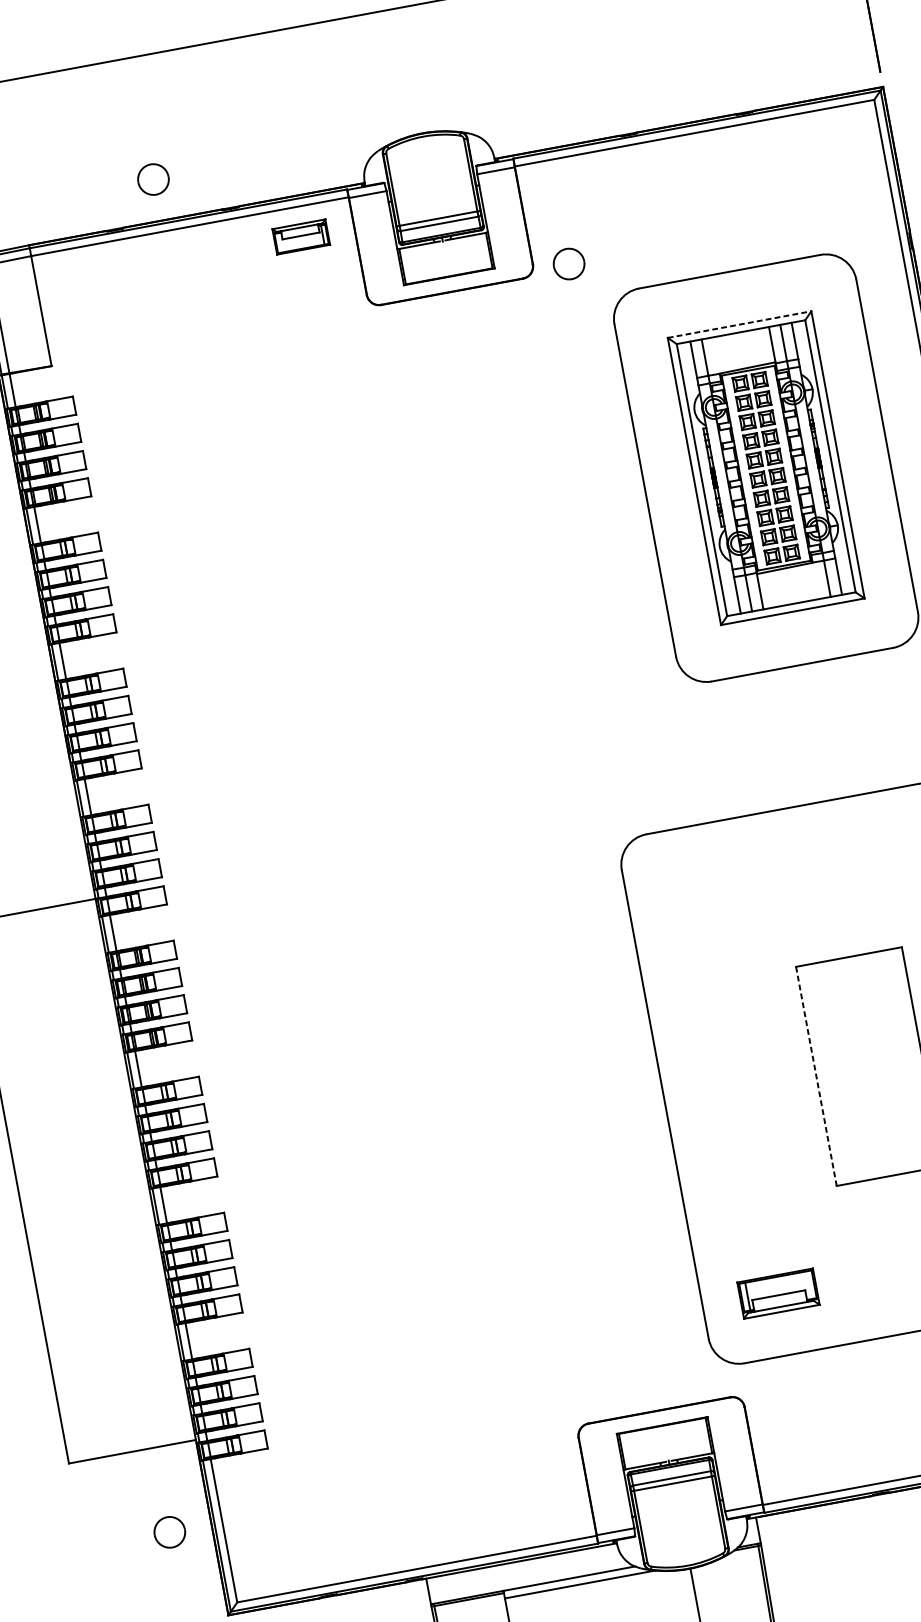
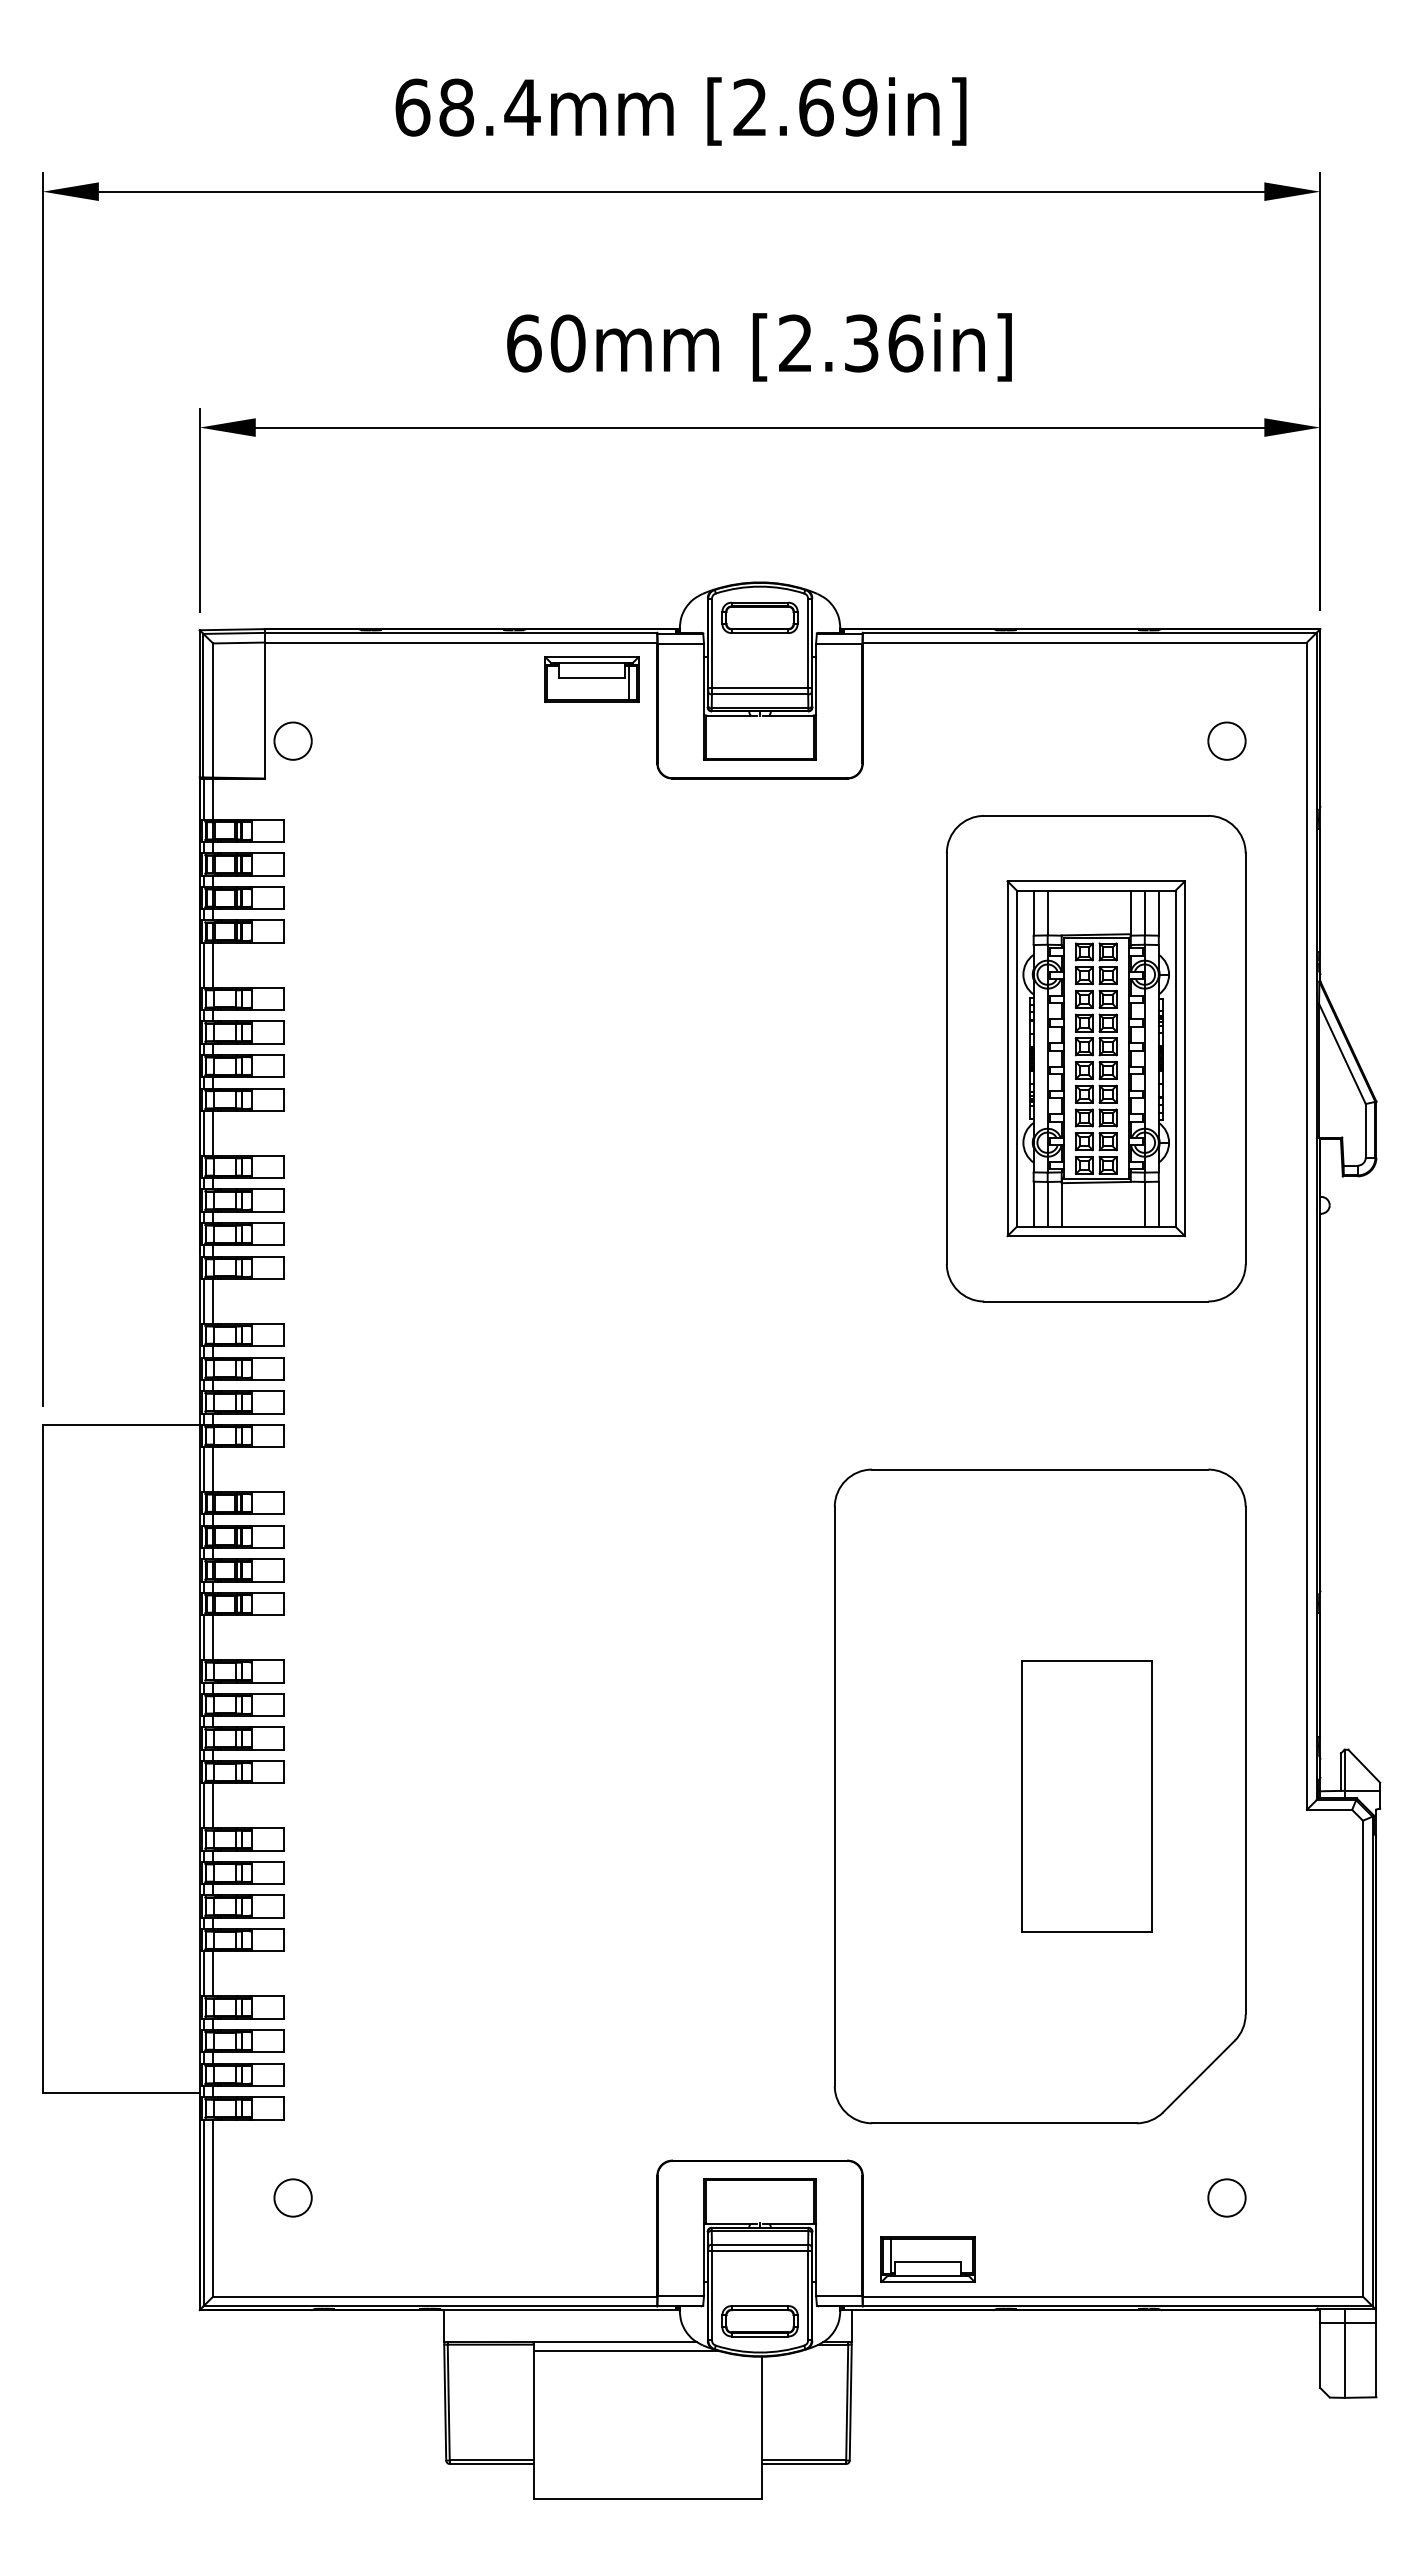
part: (427, 161) -> (759, 617), added
part: (152, 179) -> (292, 740), moved
part: (300, 237) -> (591, 679), size x1.43
part: (568, 263) -> (1226, 740), moved
line: (739, 324) -> (1096, 881), dashed -> solid
line: (816, 1076) -> (1021, 1796), dashed -> solid
part: (777, 1293) -> (927, 2259), moved
part: (169, 1532) -> (292, 2197), moved
part: (683, 1540) -> (759, 2321), added

